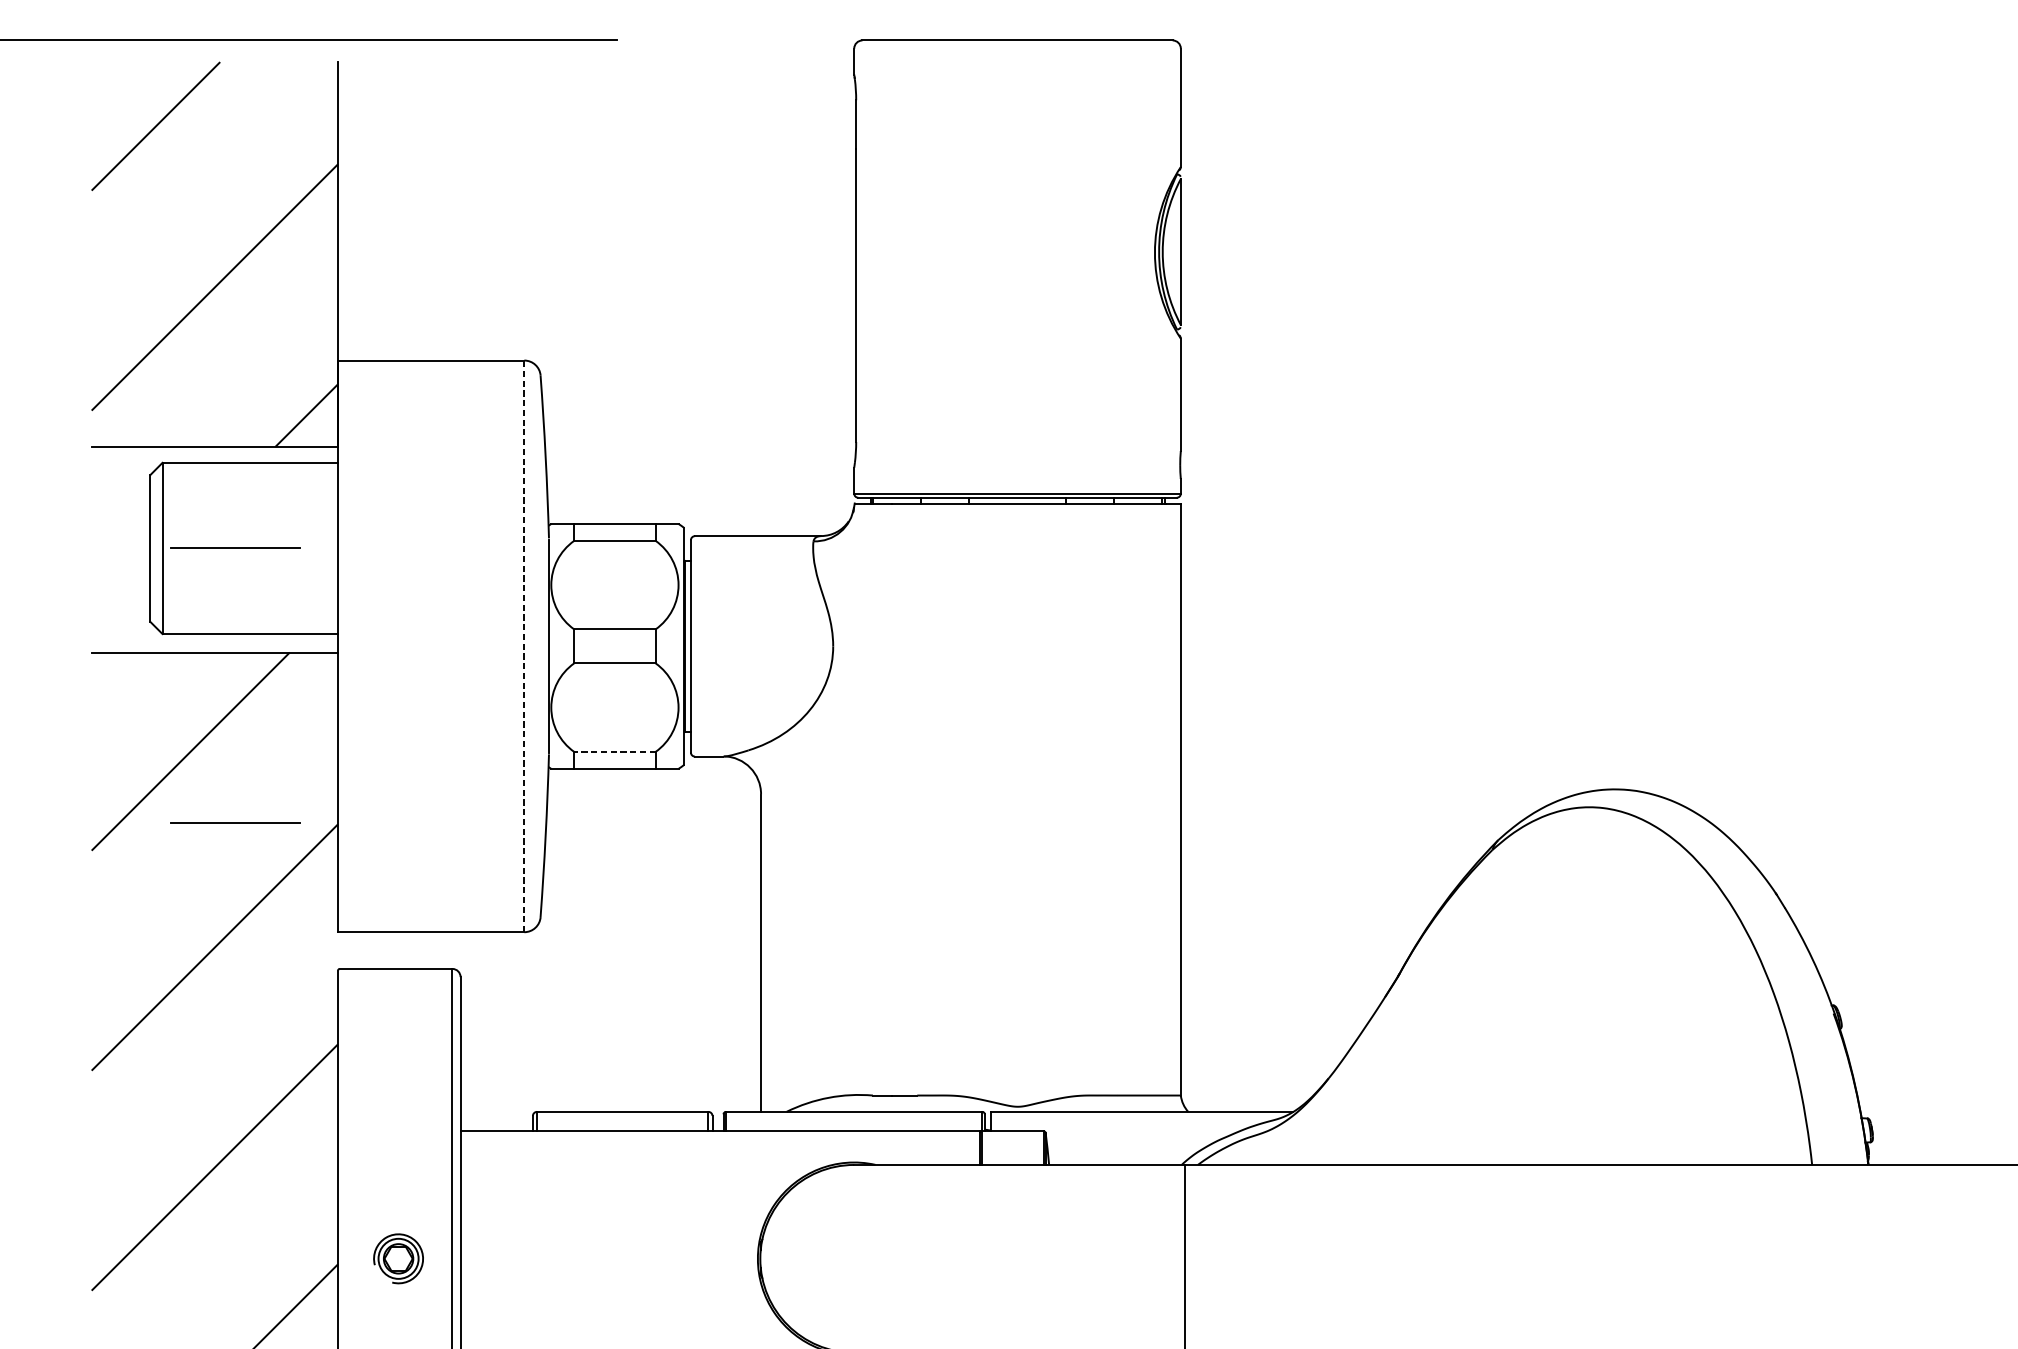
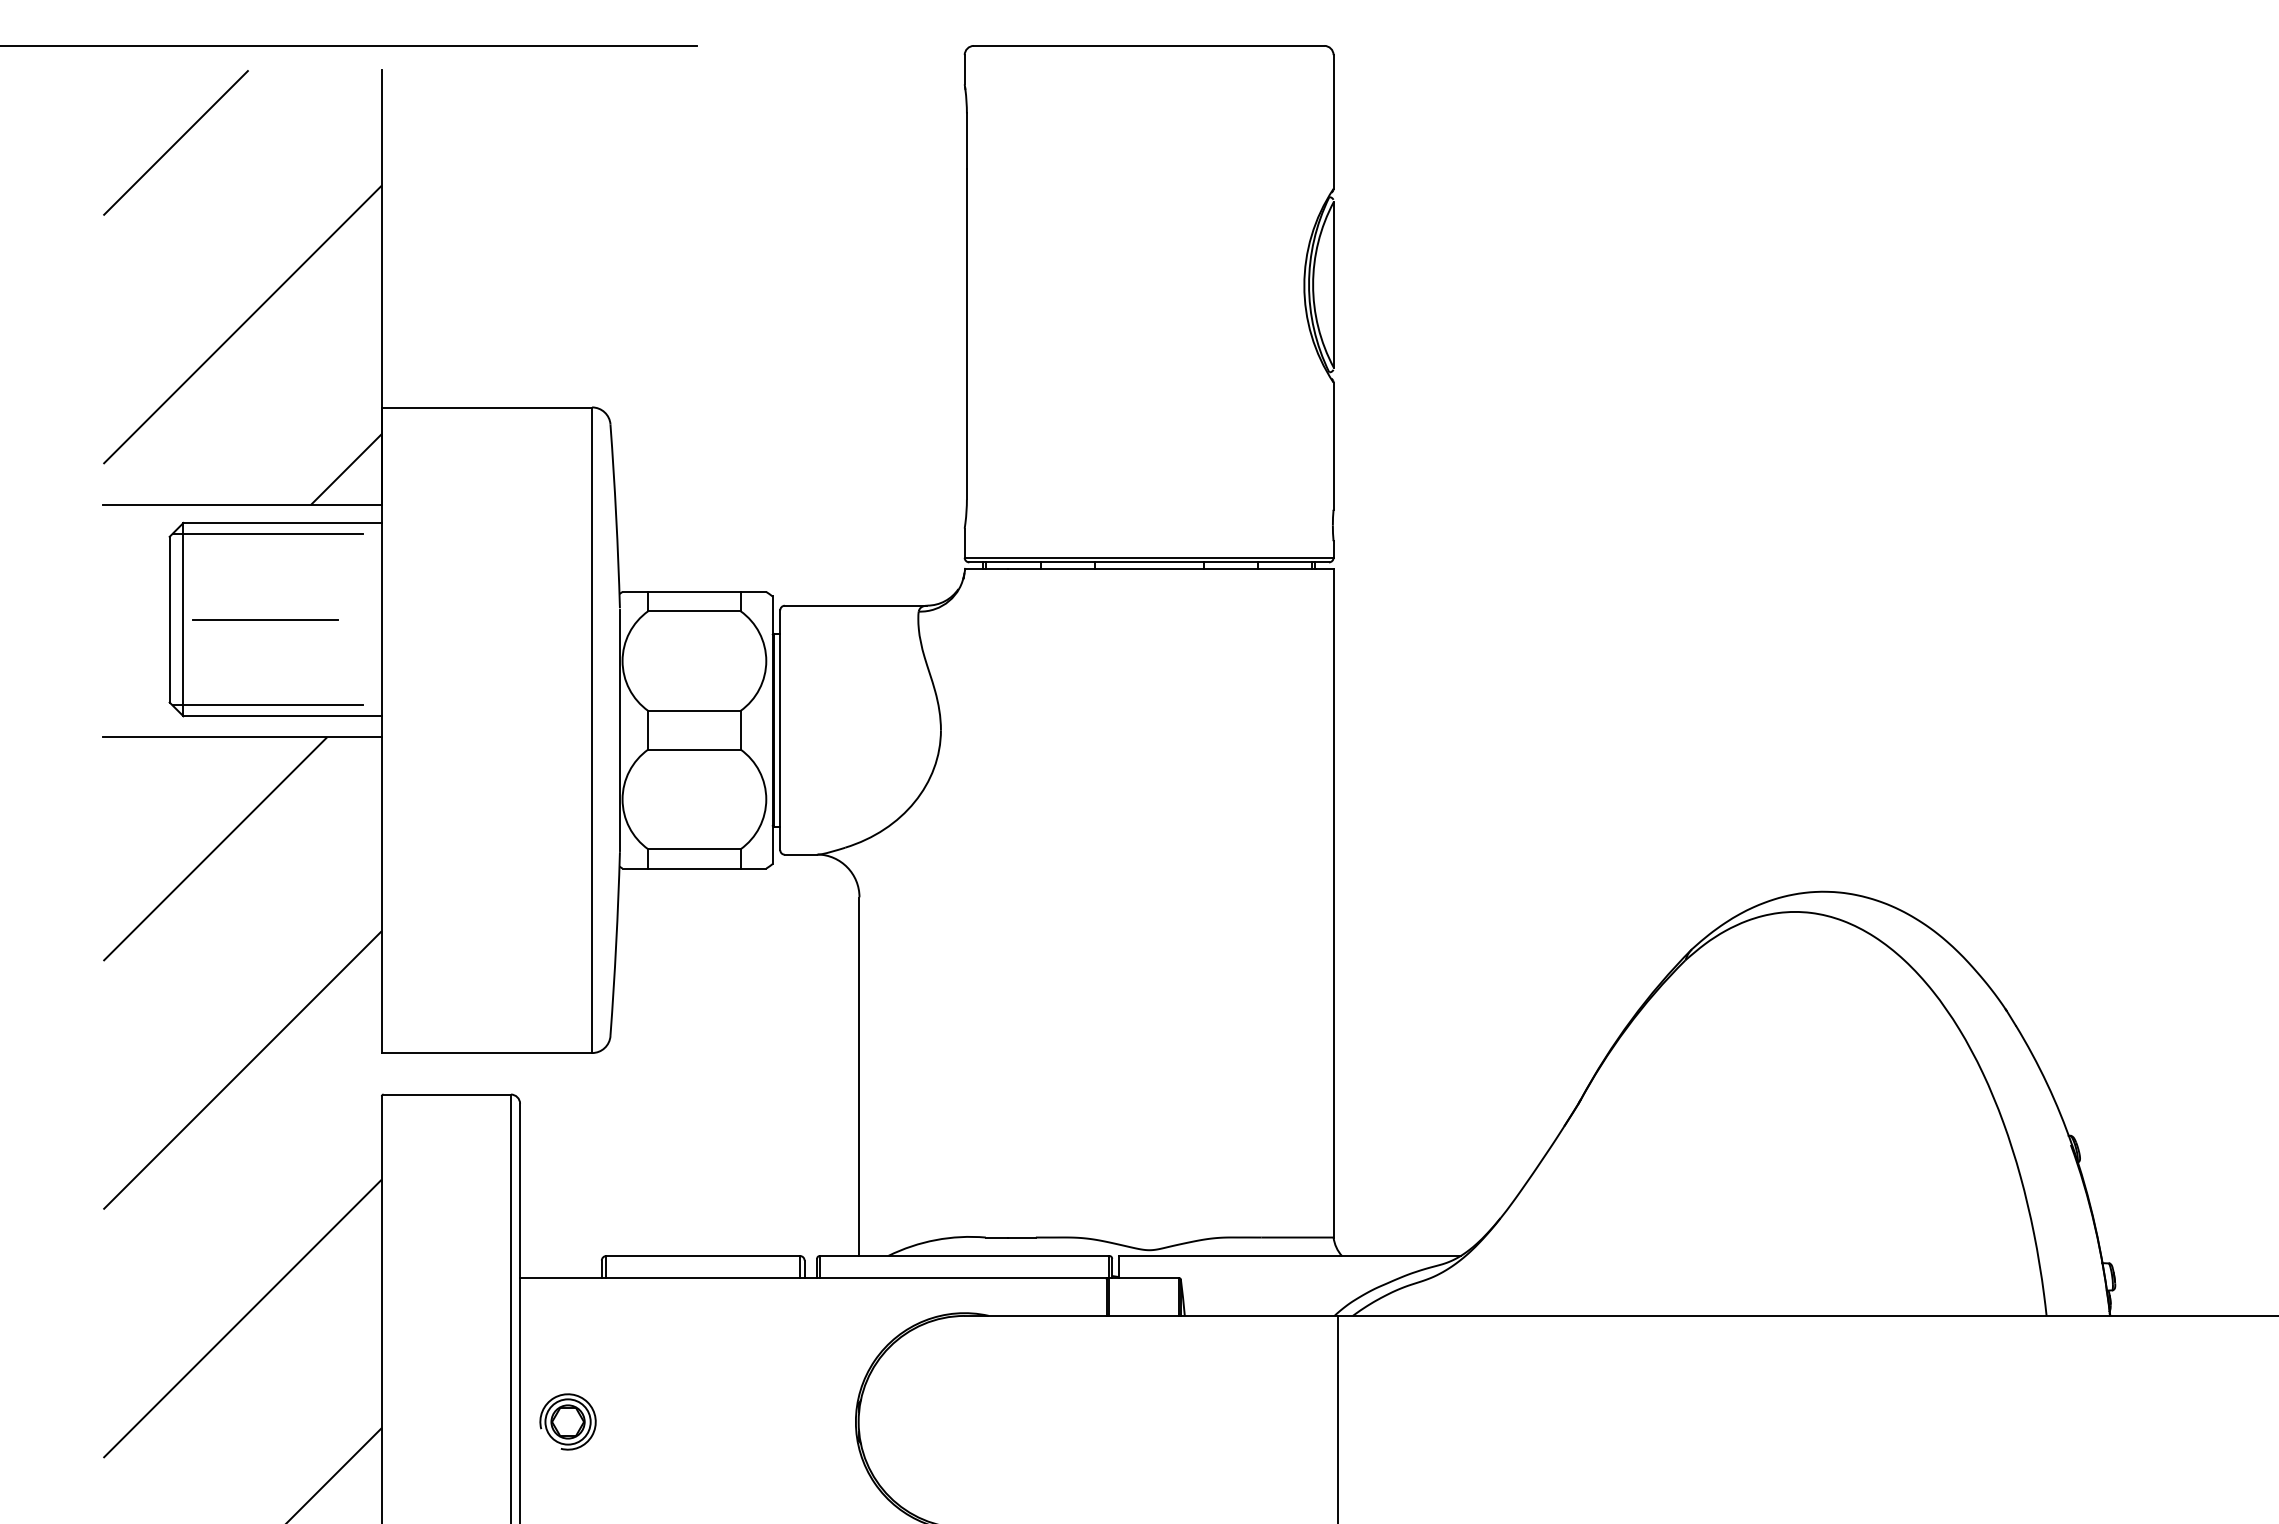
line: (236, 472) -> (267, 533), added
line: (236, 624) -> (267, 705), added
line: (524, 646) -> (592, 730), dashed -> solid
line: (614, 751) -> (693, 849), dashed -> solid
line: (235, 822) -> (265, 929), removed
part: (398, 1258) -> (567, 1421), moved

